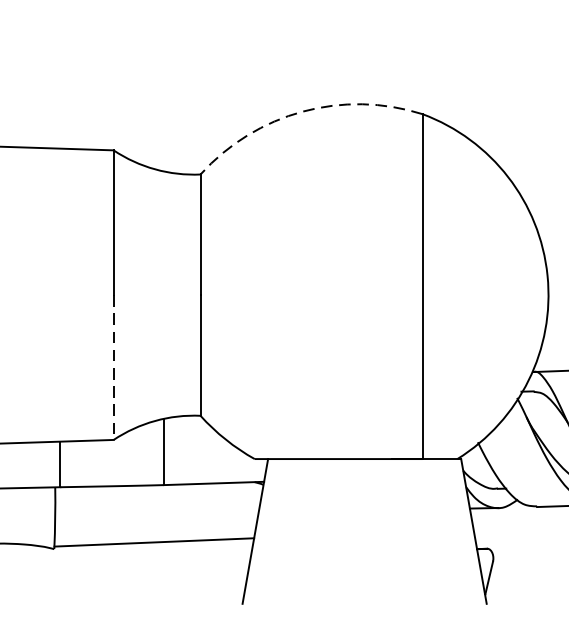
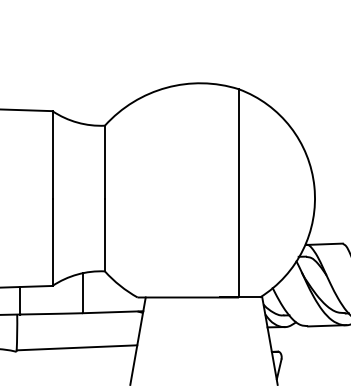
arc: (302, 111) -> (166, 87), dashed -> solid
line: (113, 367) -> (52, 242), dashed -> solid

